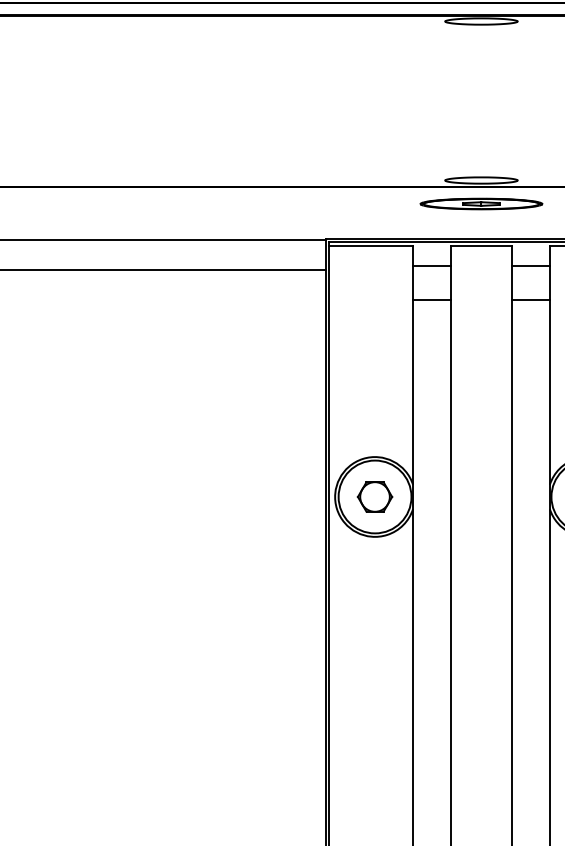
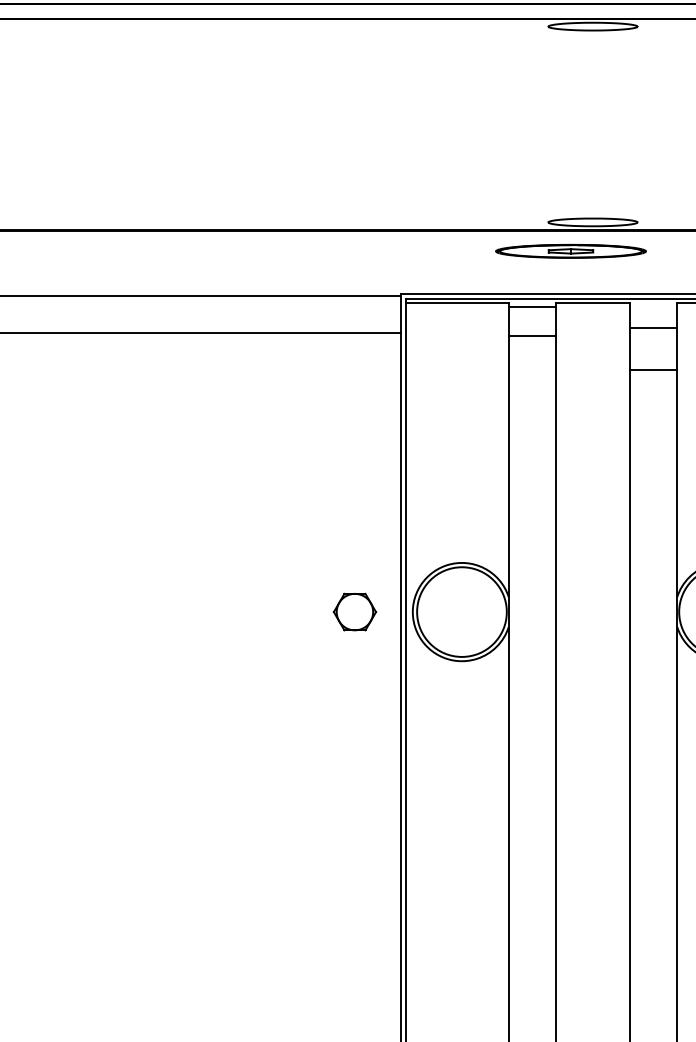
part: (481, 204) -> (570, 251), moved
line: (431, 265) -> (531, 306), moved
line: (431, 299) -> (531, 335), moved
part: (374, 496) -> (354, 611), moved

